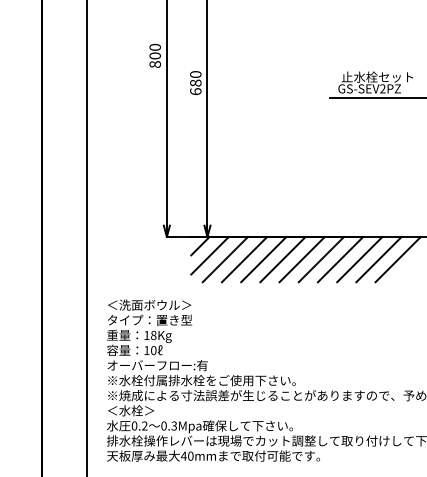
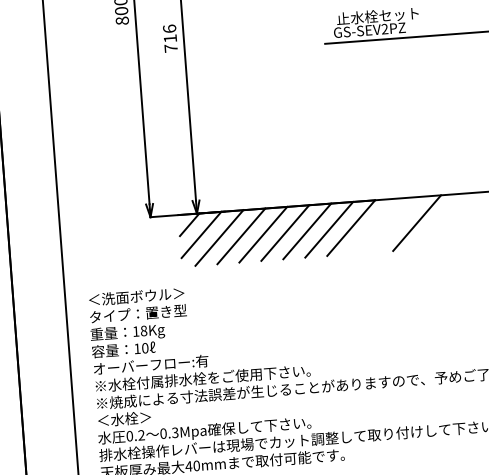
text: (195, 83) -> (170, 39), 680 -> 716
line: (359, 259) -> (372, 226), removed
line: (378, 259) -> (394, 224), removed

